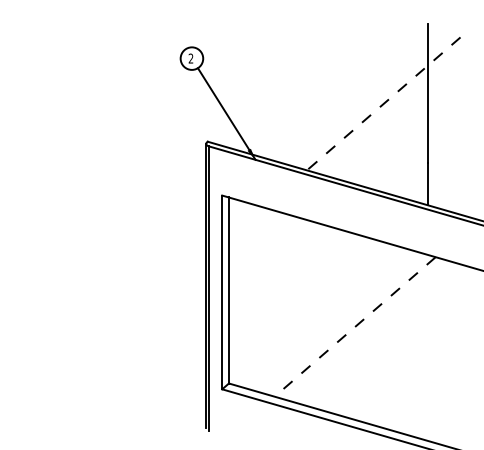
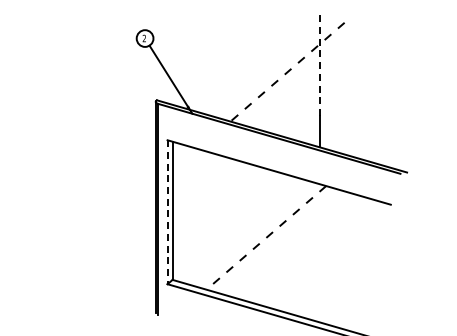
line: (428, 92) -> (320, 63), solid -> dashed
line: (222, 292) -> (167, 212), solid -> dashed

